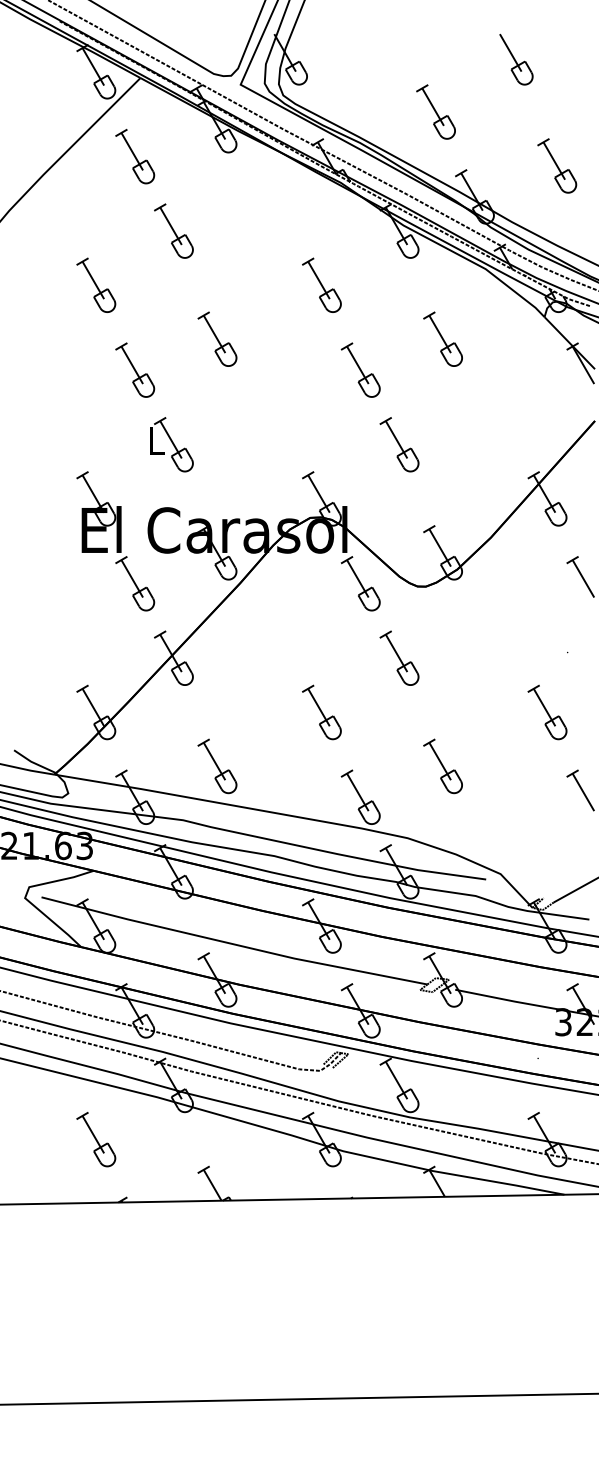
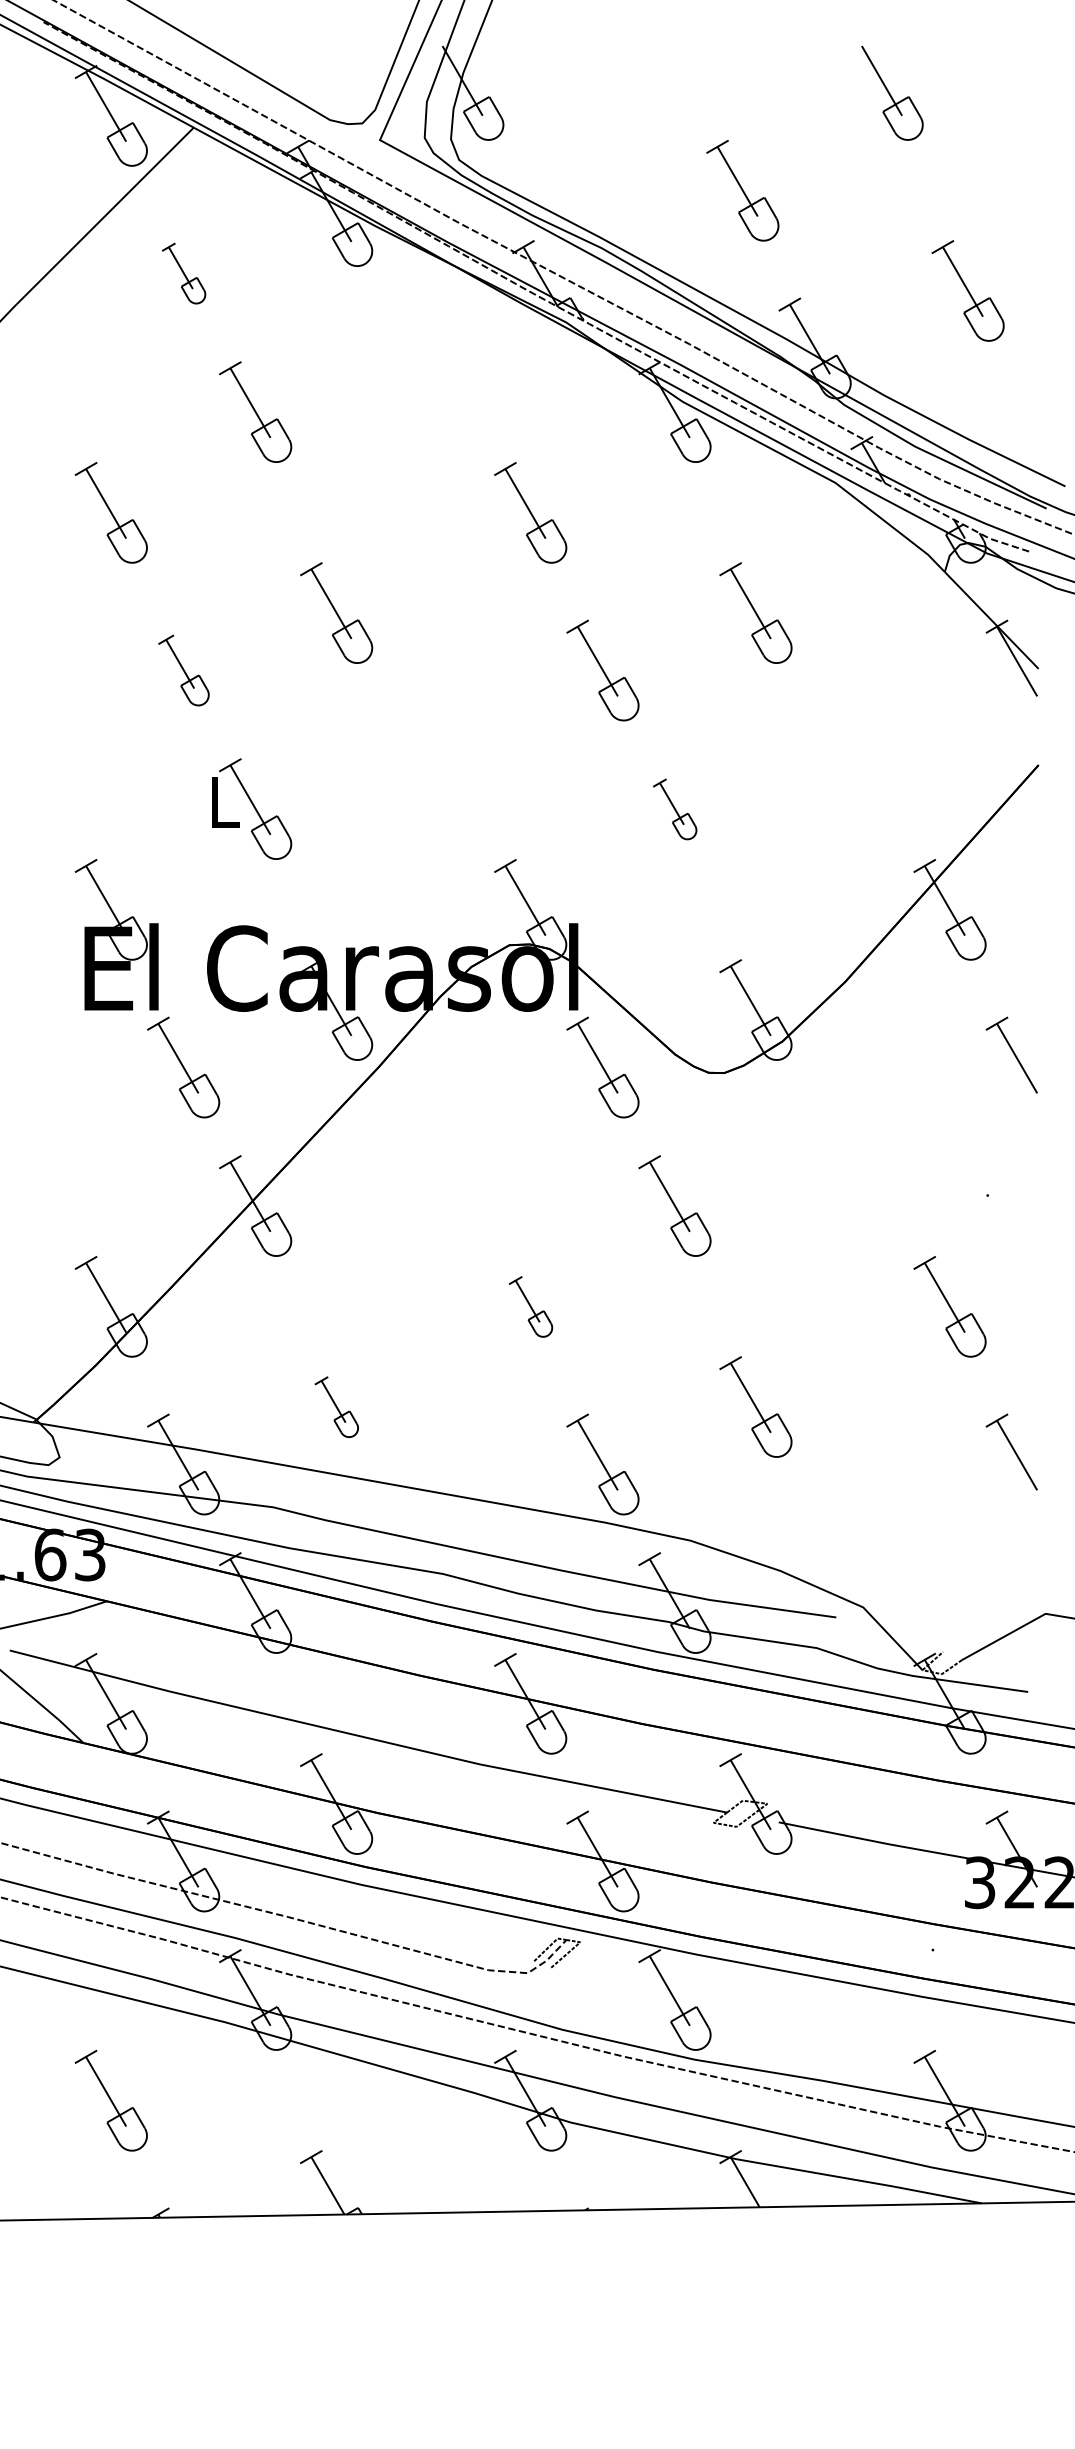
part: (135, 156) -> (184, 273), size x0.6
part: (135, 369) -> (184, 669), size x0.7
part: (399, 444) -> (675, 808), size x0.6
part: (321, 712) -> (530, 1306), size x0.6
part: (217, 766) -> (336, 1407), size x0.6

